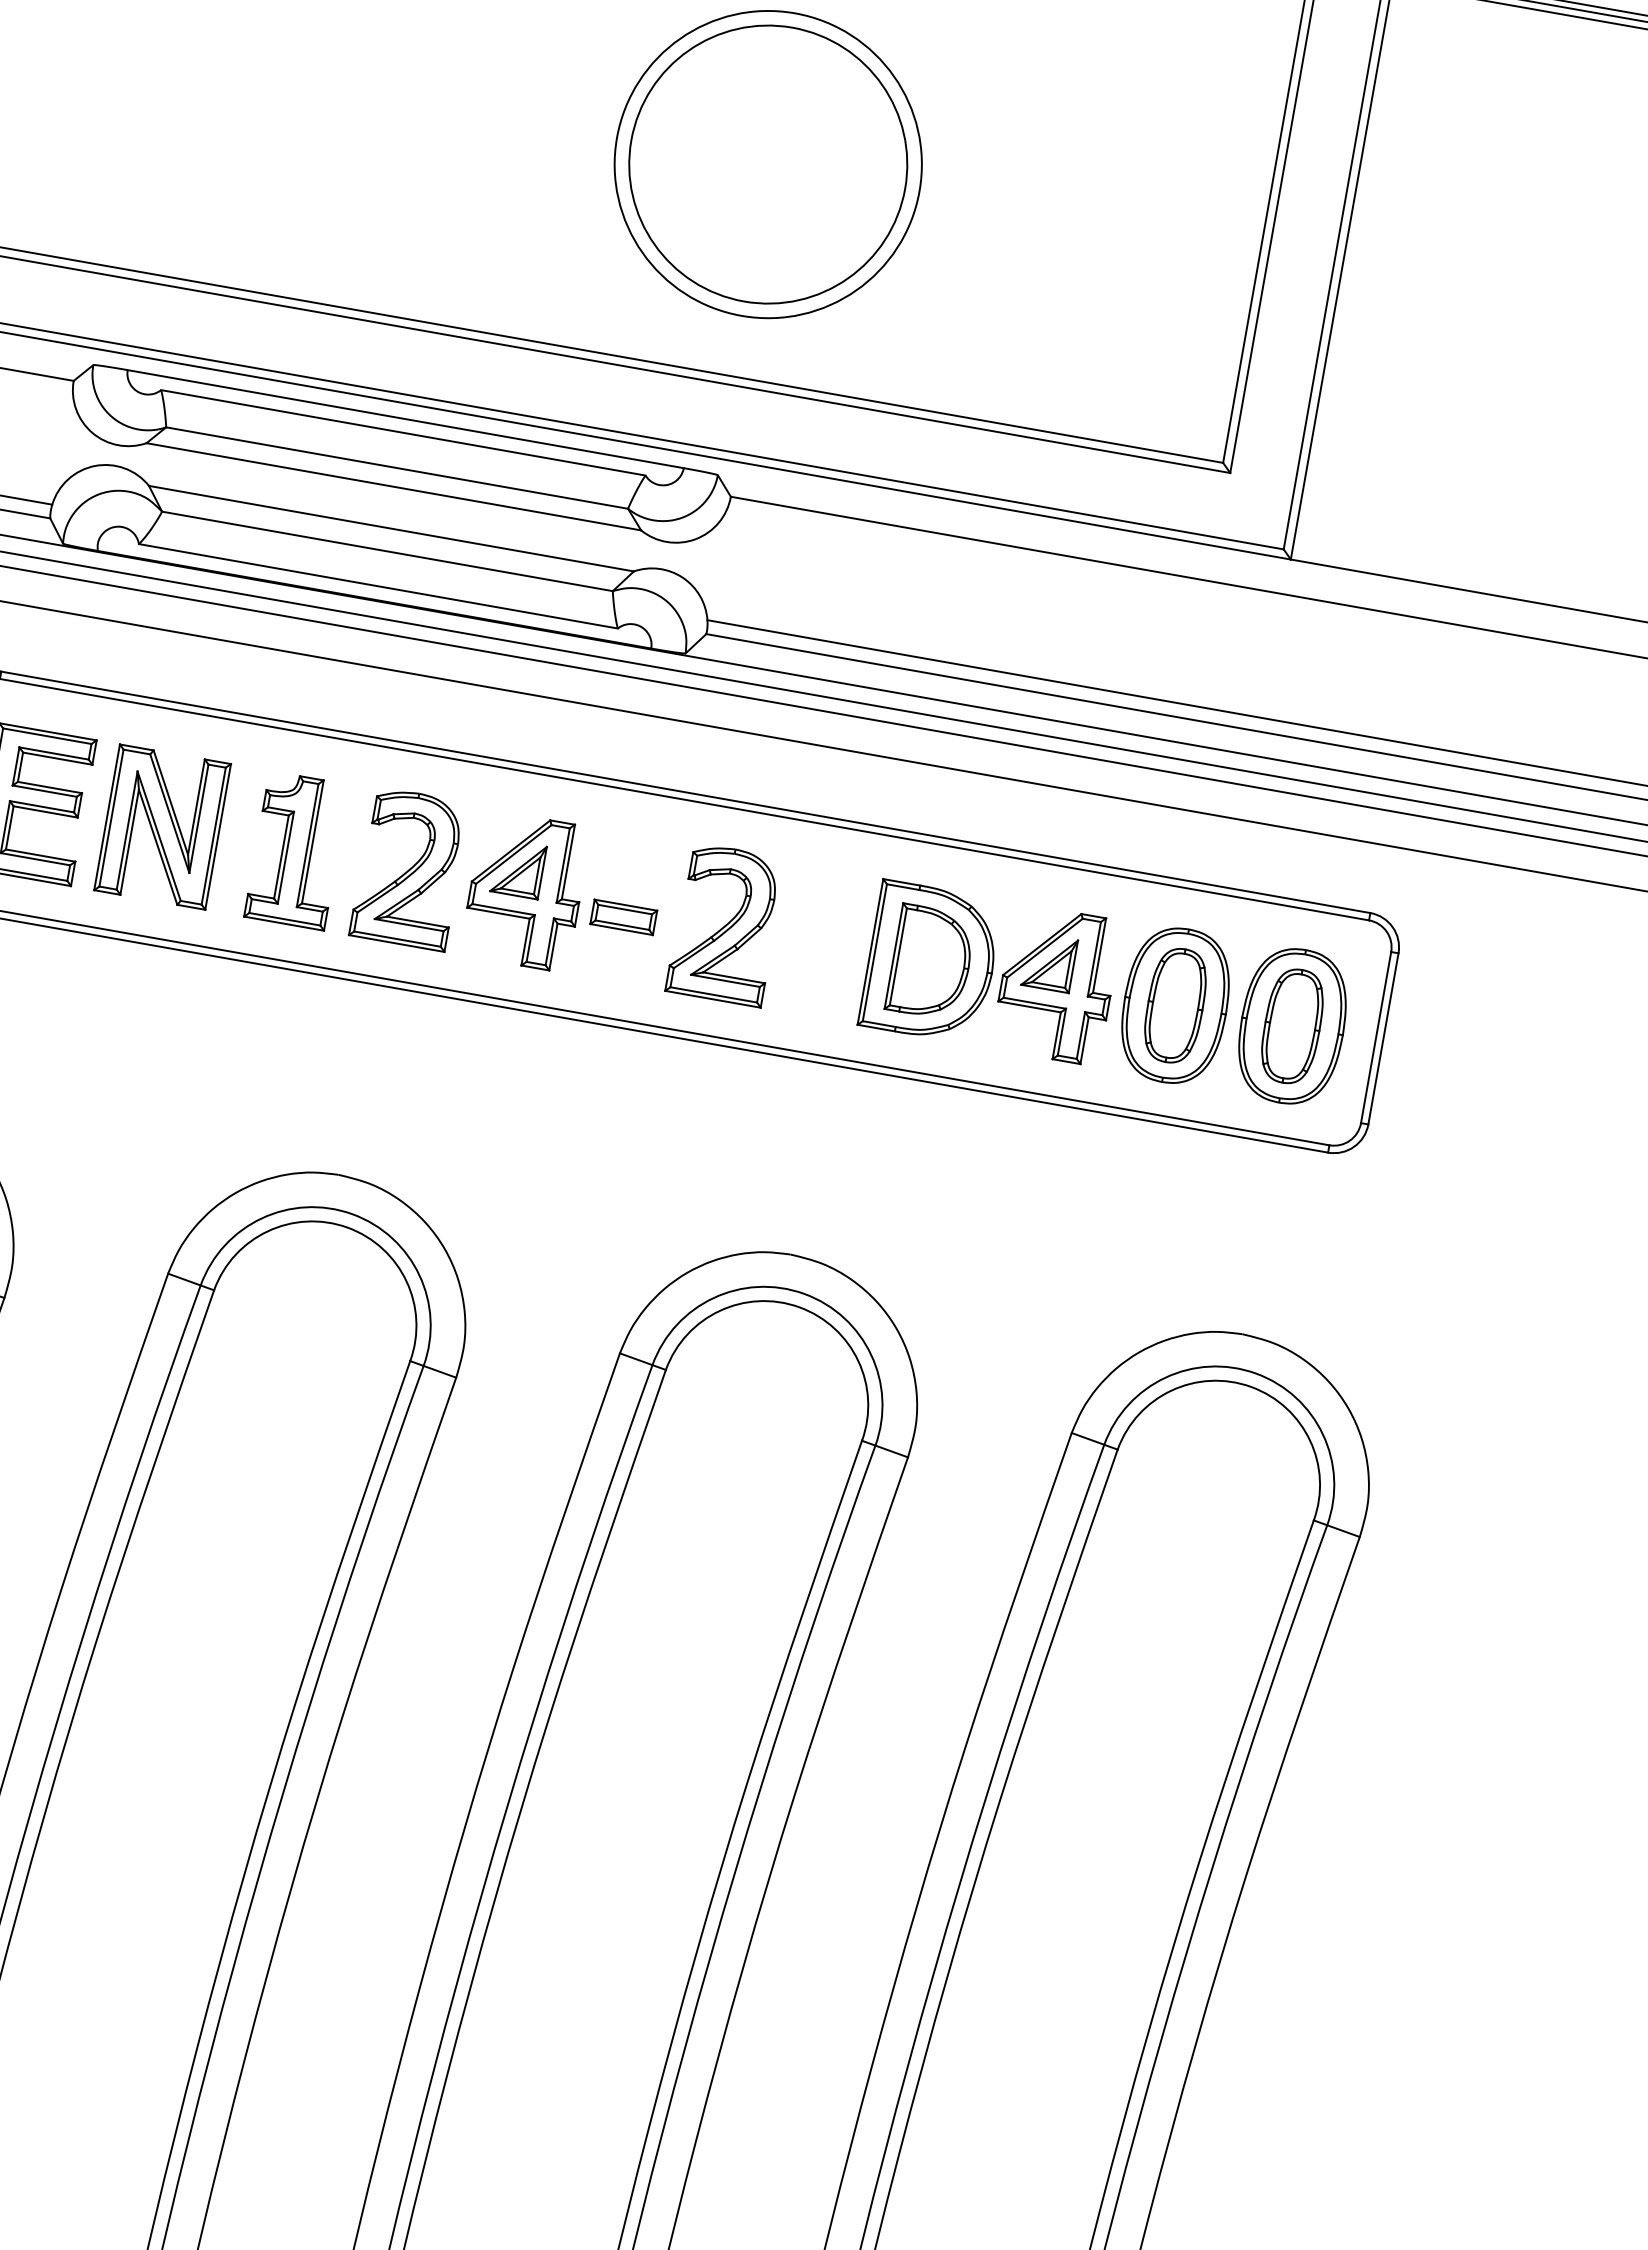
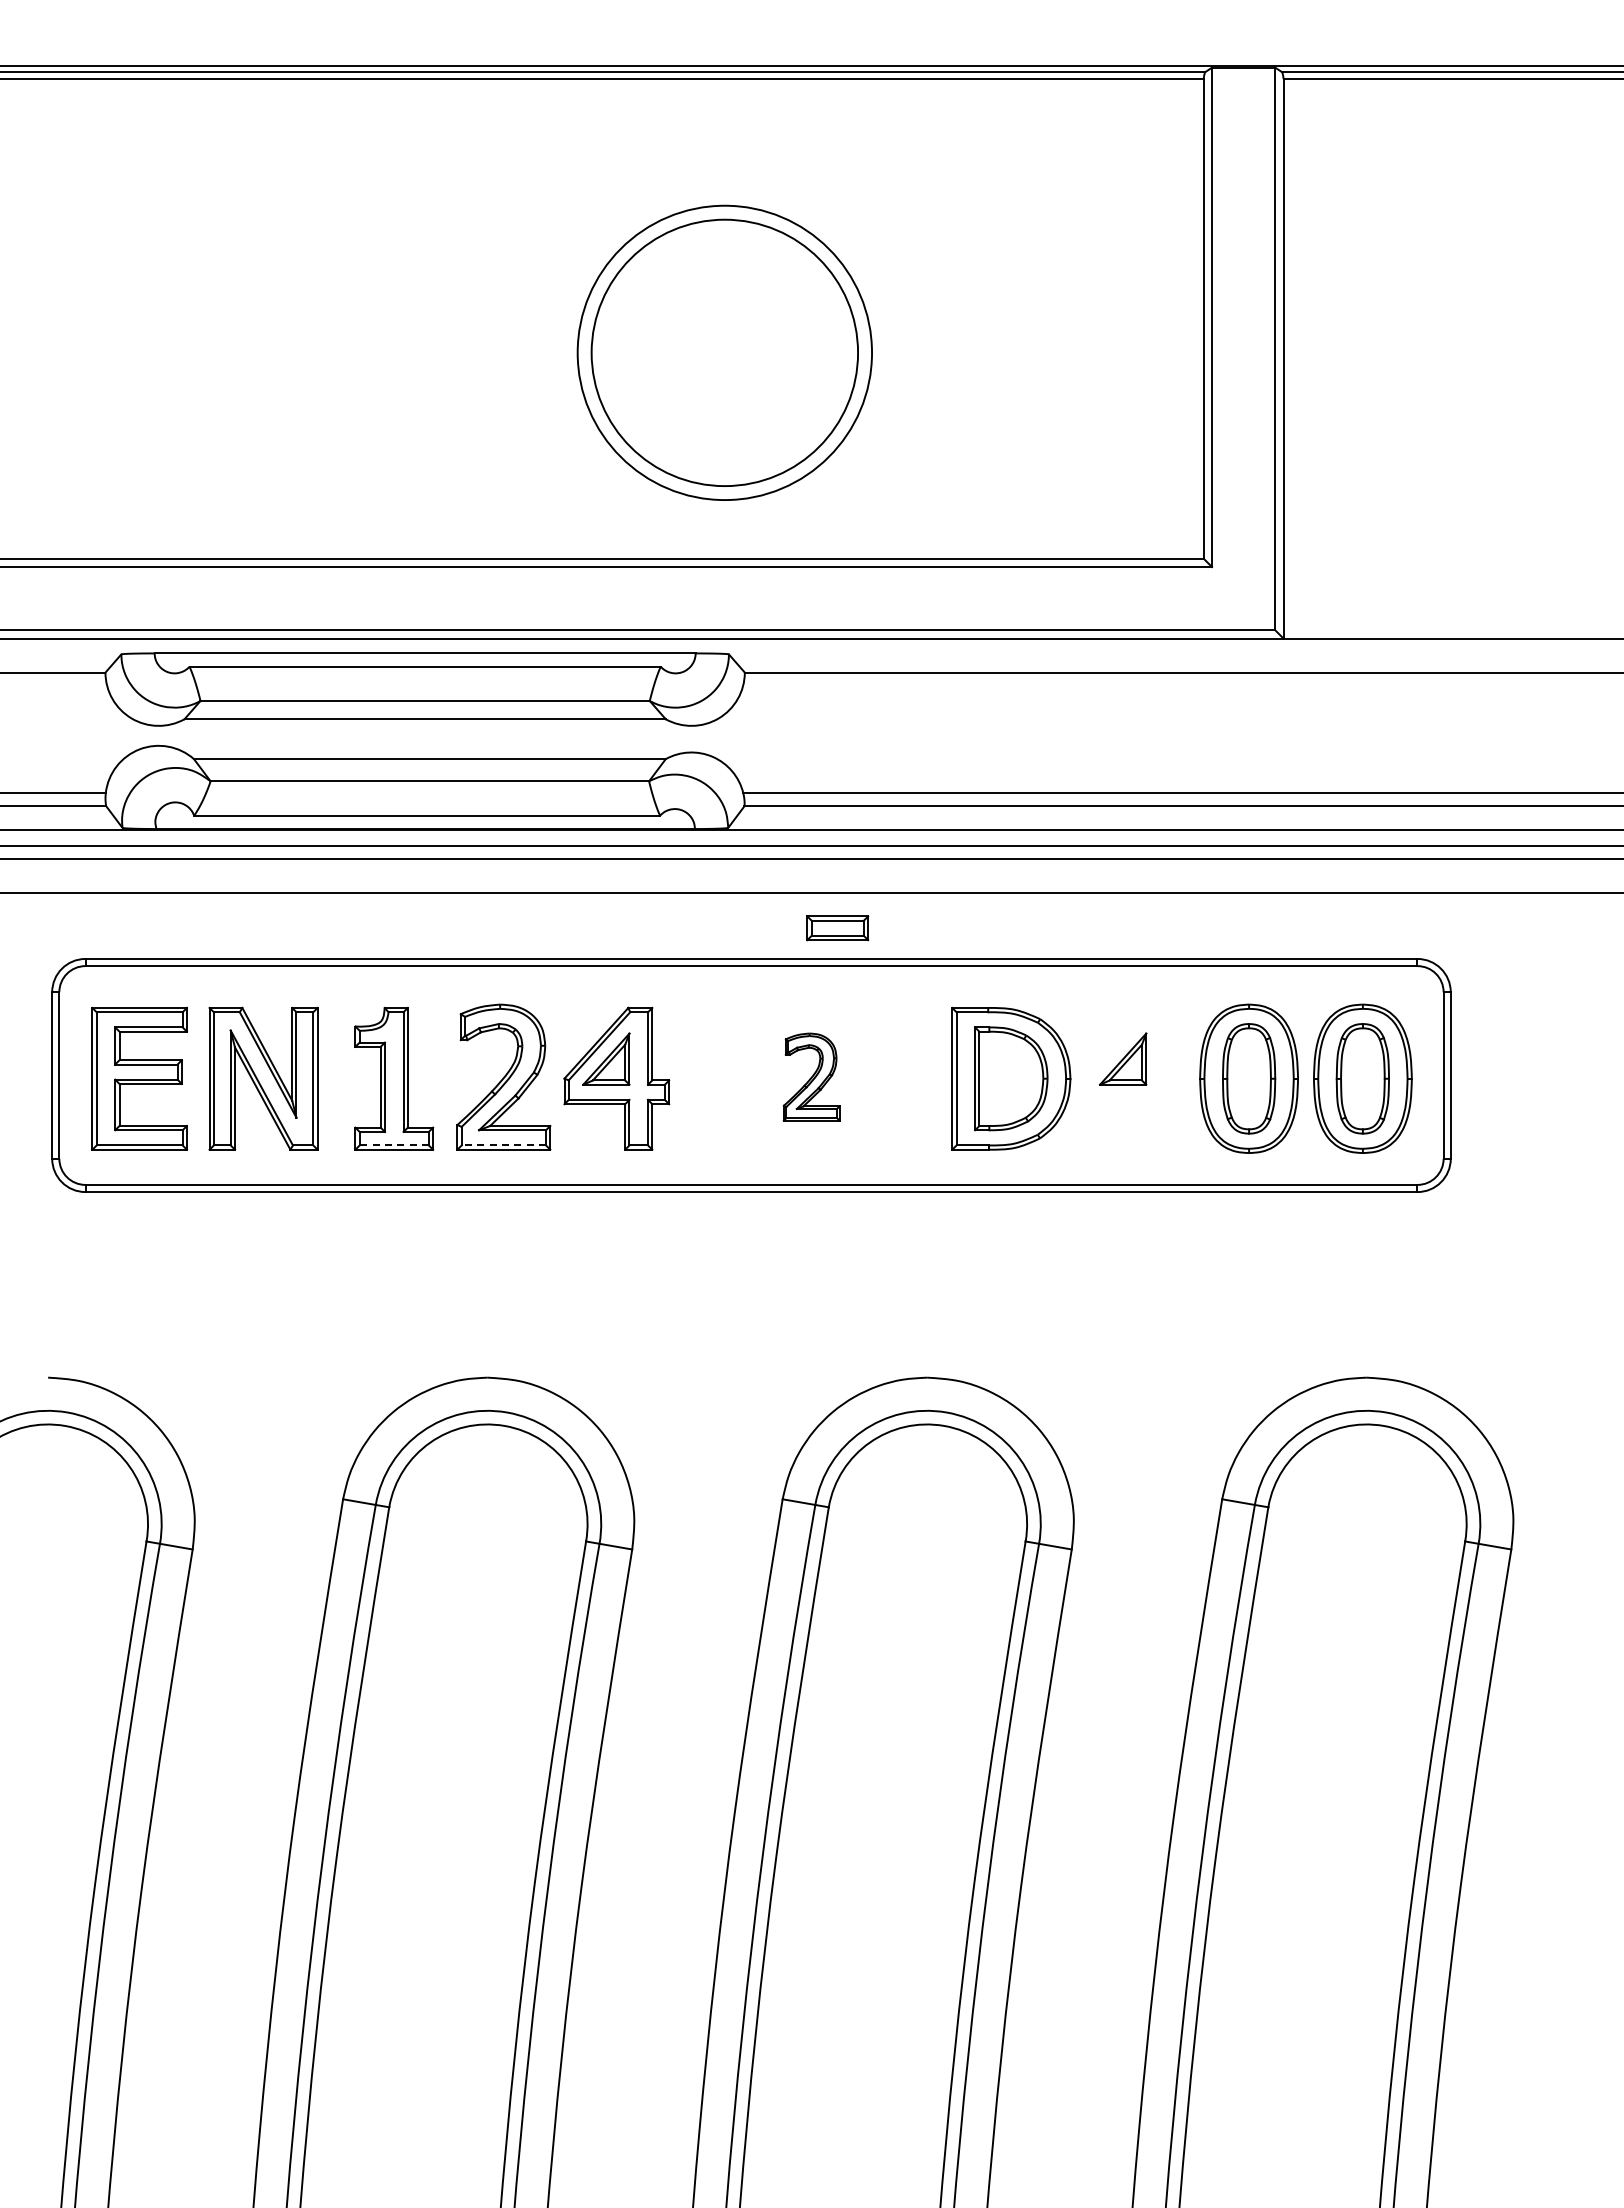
part: (623, 917) -> (837, 928), moved
line: (285, 919) -> (394, 1145), solid -> dashed
part: (726, 924) -> (811, 1076), size x0.6
line: (397, 939) -> (503, 1145), solid -> dashed
part: (1056, 984) -> (1133, 1078), removed

